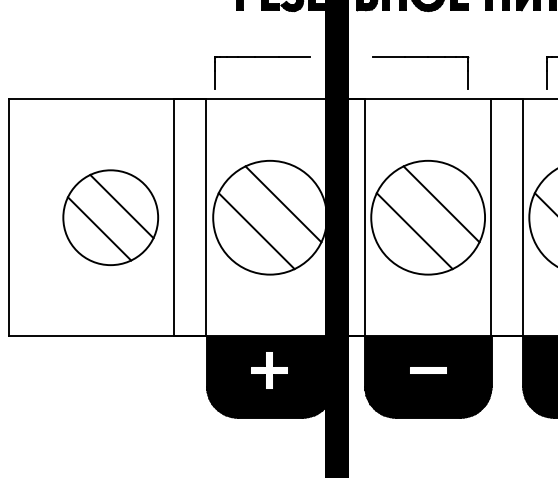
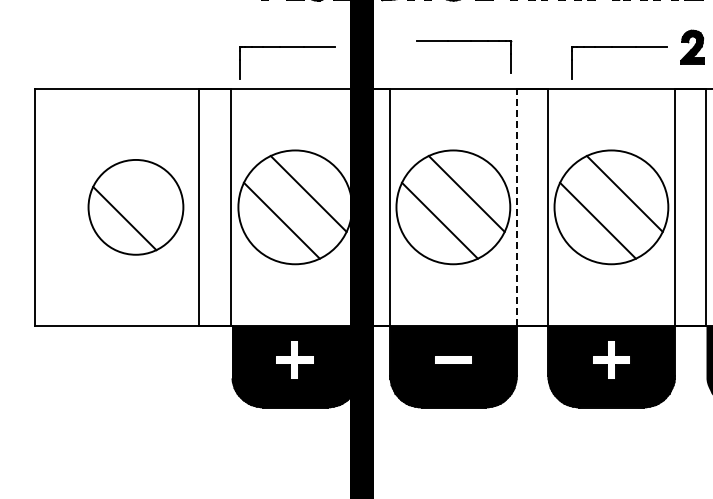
part: (421, 57) -> (464, 41), moved
line: (121, 205) -> (146, 195), removed
line: (491, 217) -> (516, 207), solid -> dashed

